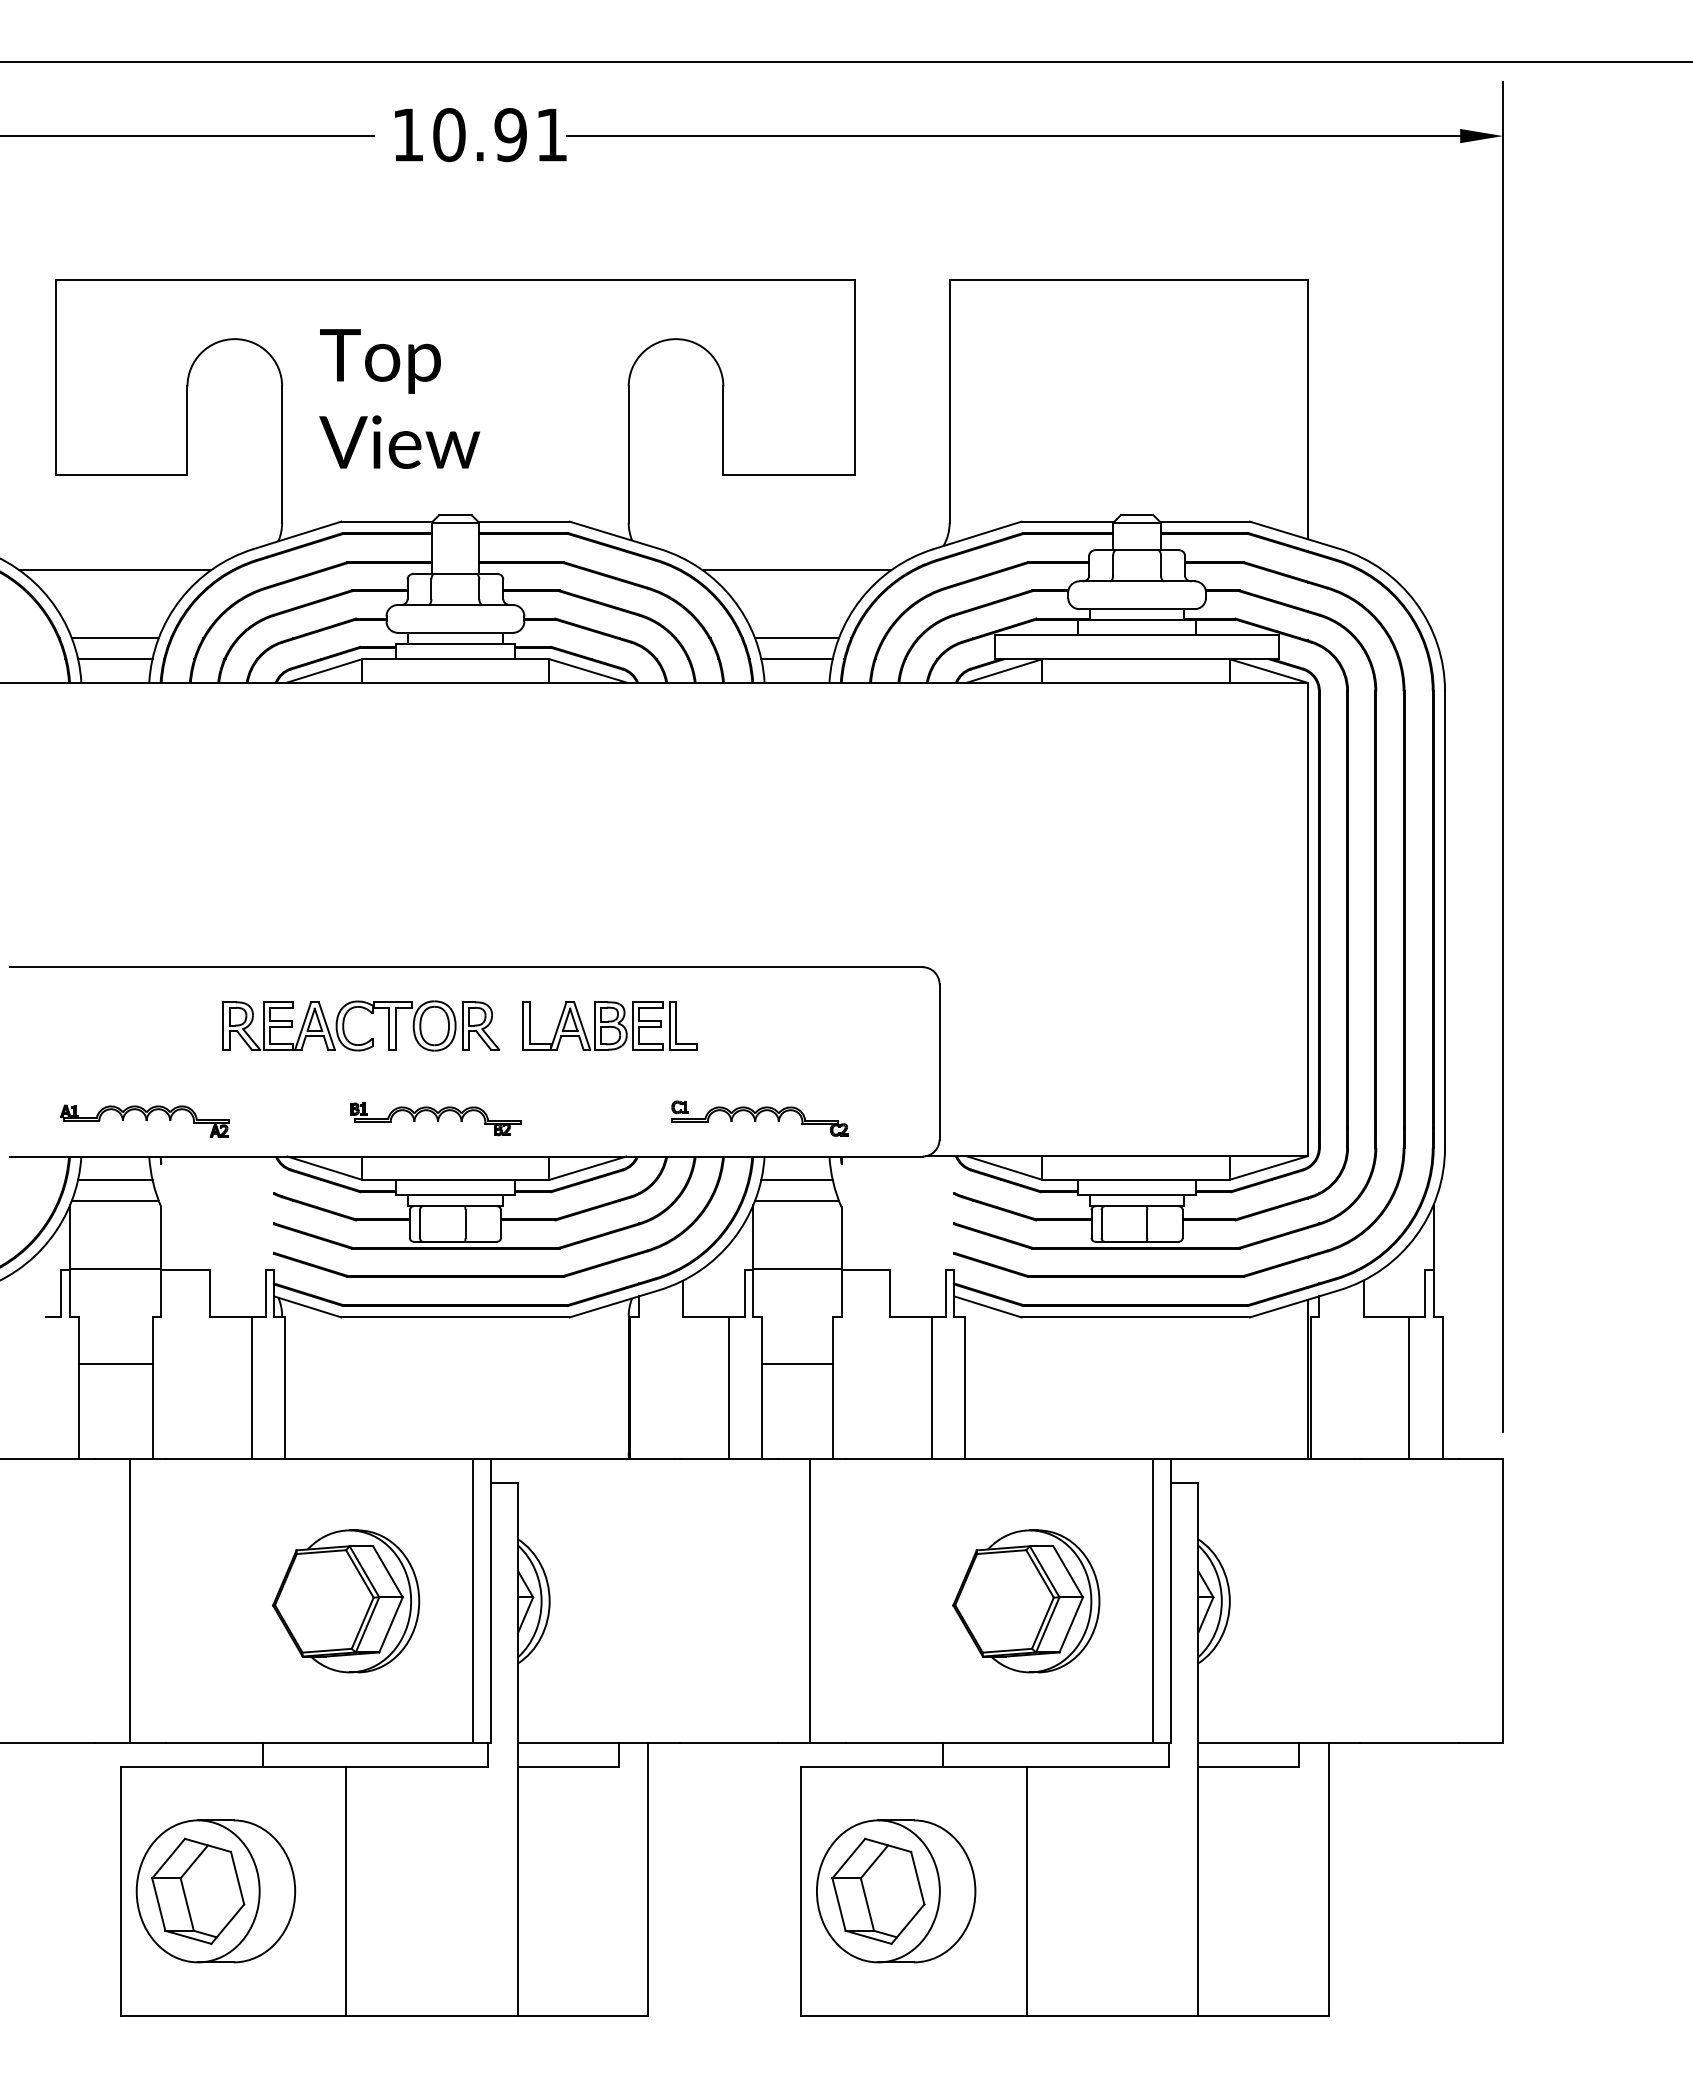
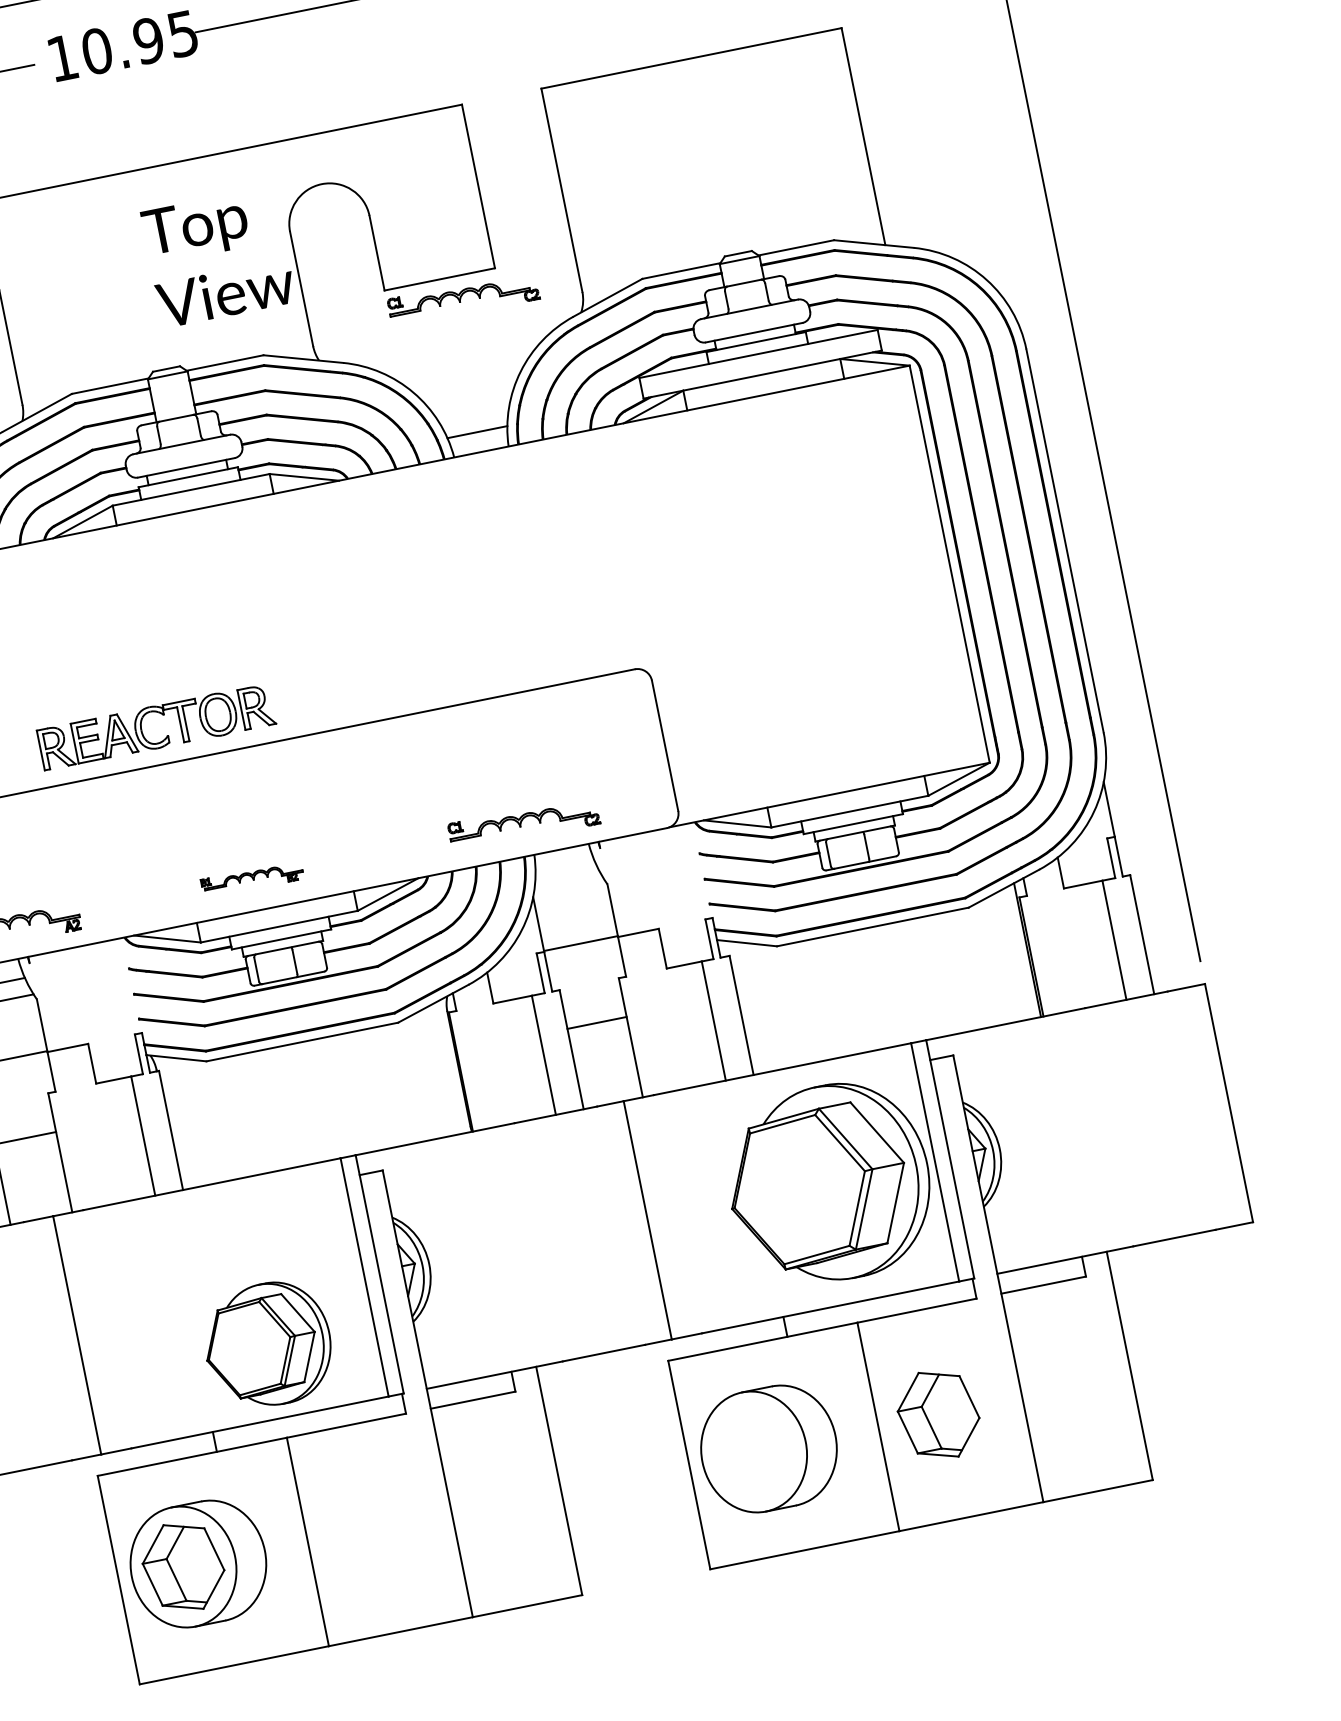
text: (551, 135) -> (182, 34), 10.91 -> 10.95
text: (399, 398) -> (218, 256), moved
part: (811, 503) -> (463, 299), added
line: (796, 570) -> (461, 357), removed
line: (796, 638) -> (473, 414), removed
part: (369, 1012) -> (161, 714), moved
part: (609, 1025) -> (382, 771), removed
part: (435, 1119) -> (252, 879), size x0.7
line: (796, 1179) -> (564, 868), removed
line: (796, 1200) -> (568, 886), removed
part: (346, 1601) -> (268, 1344), moved
part: (1026, 1601) -> (829, 1183), size x1.6
part: (878, 1890) -> (938, 1414), moved

